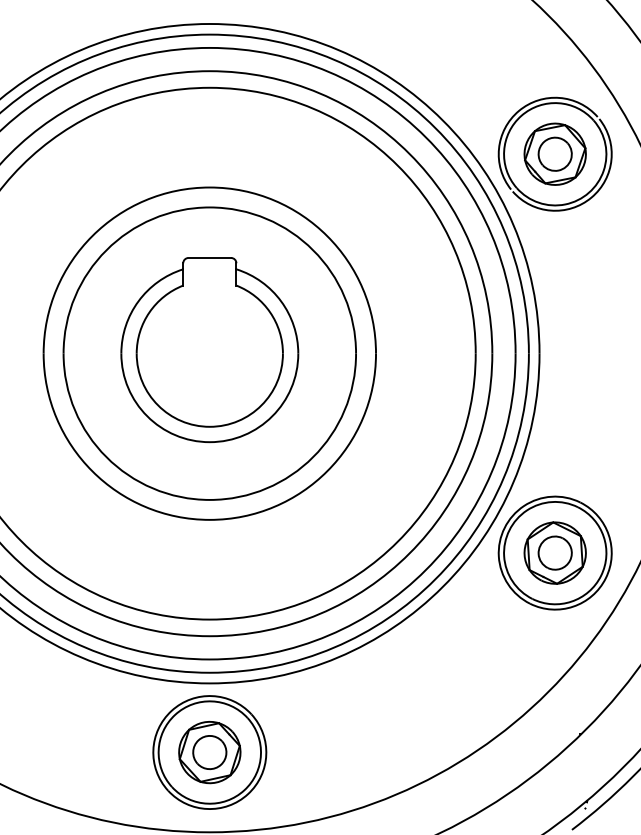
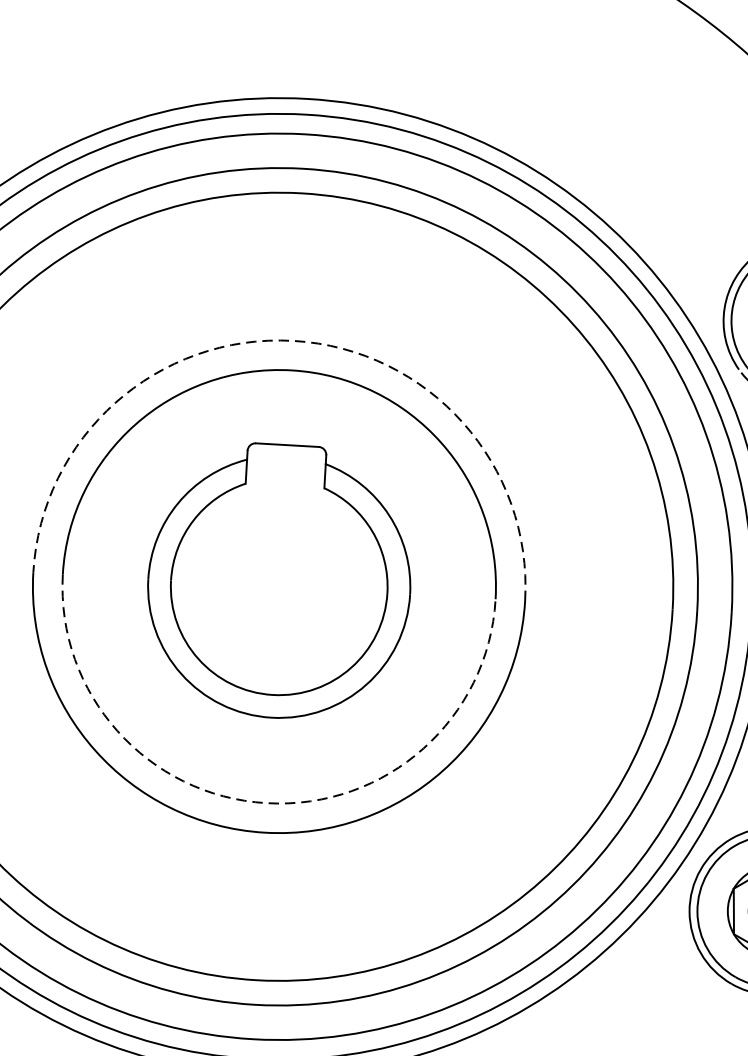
arc: (209, 187) -> (292, 340), solid -> dashed
arc: (209, 499) -> (266, 802), solid -> dashed

